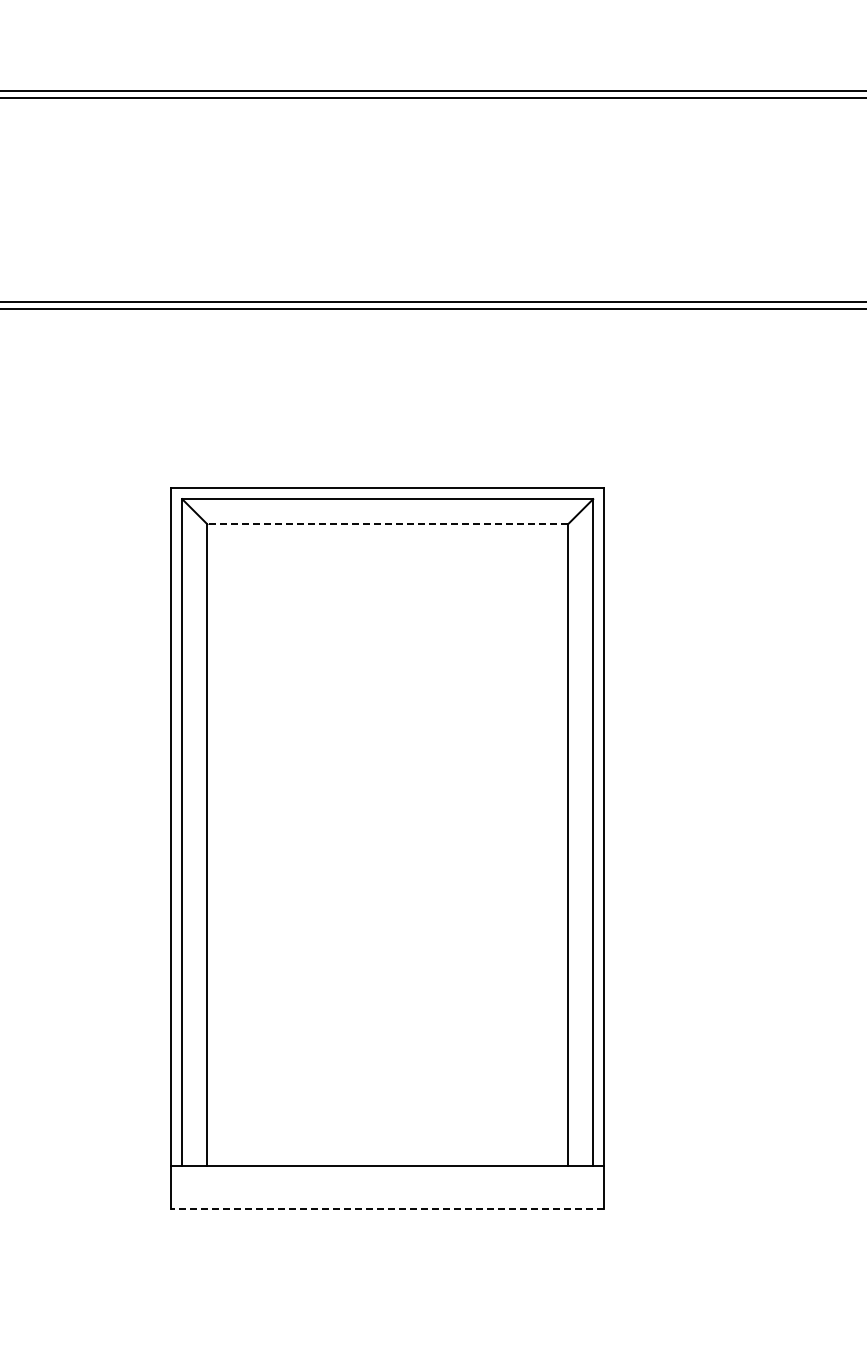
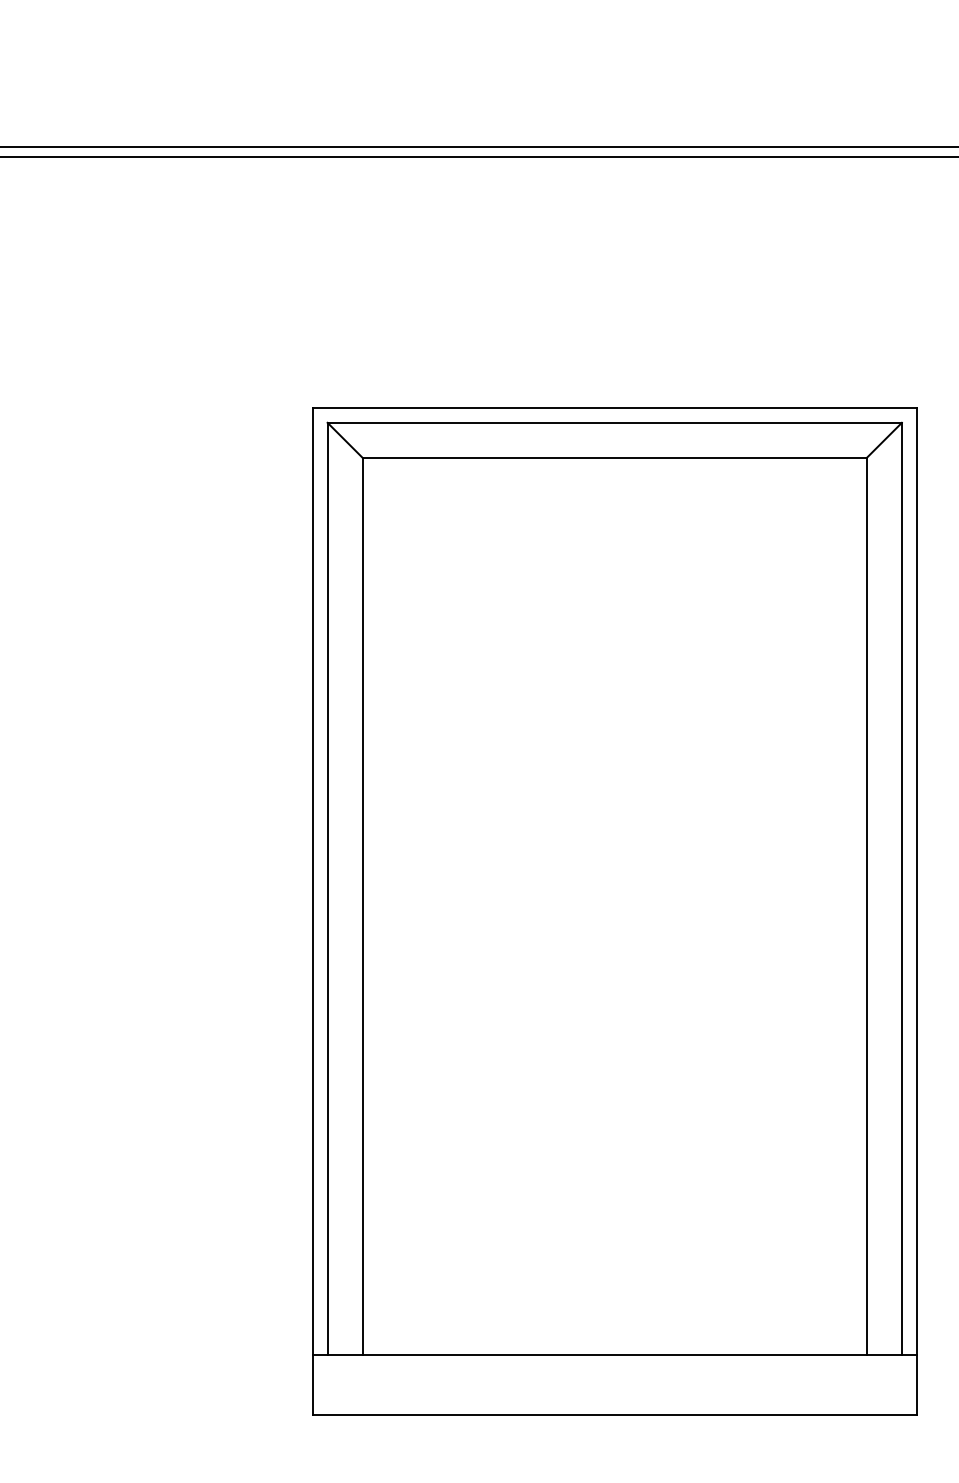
line: (387, 524) -> (614, 458), dashed -> solid
line: (387, 1209) -> (614, 1415), dashed -> solid

